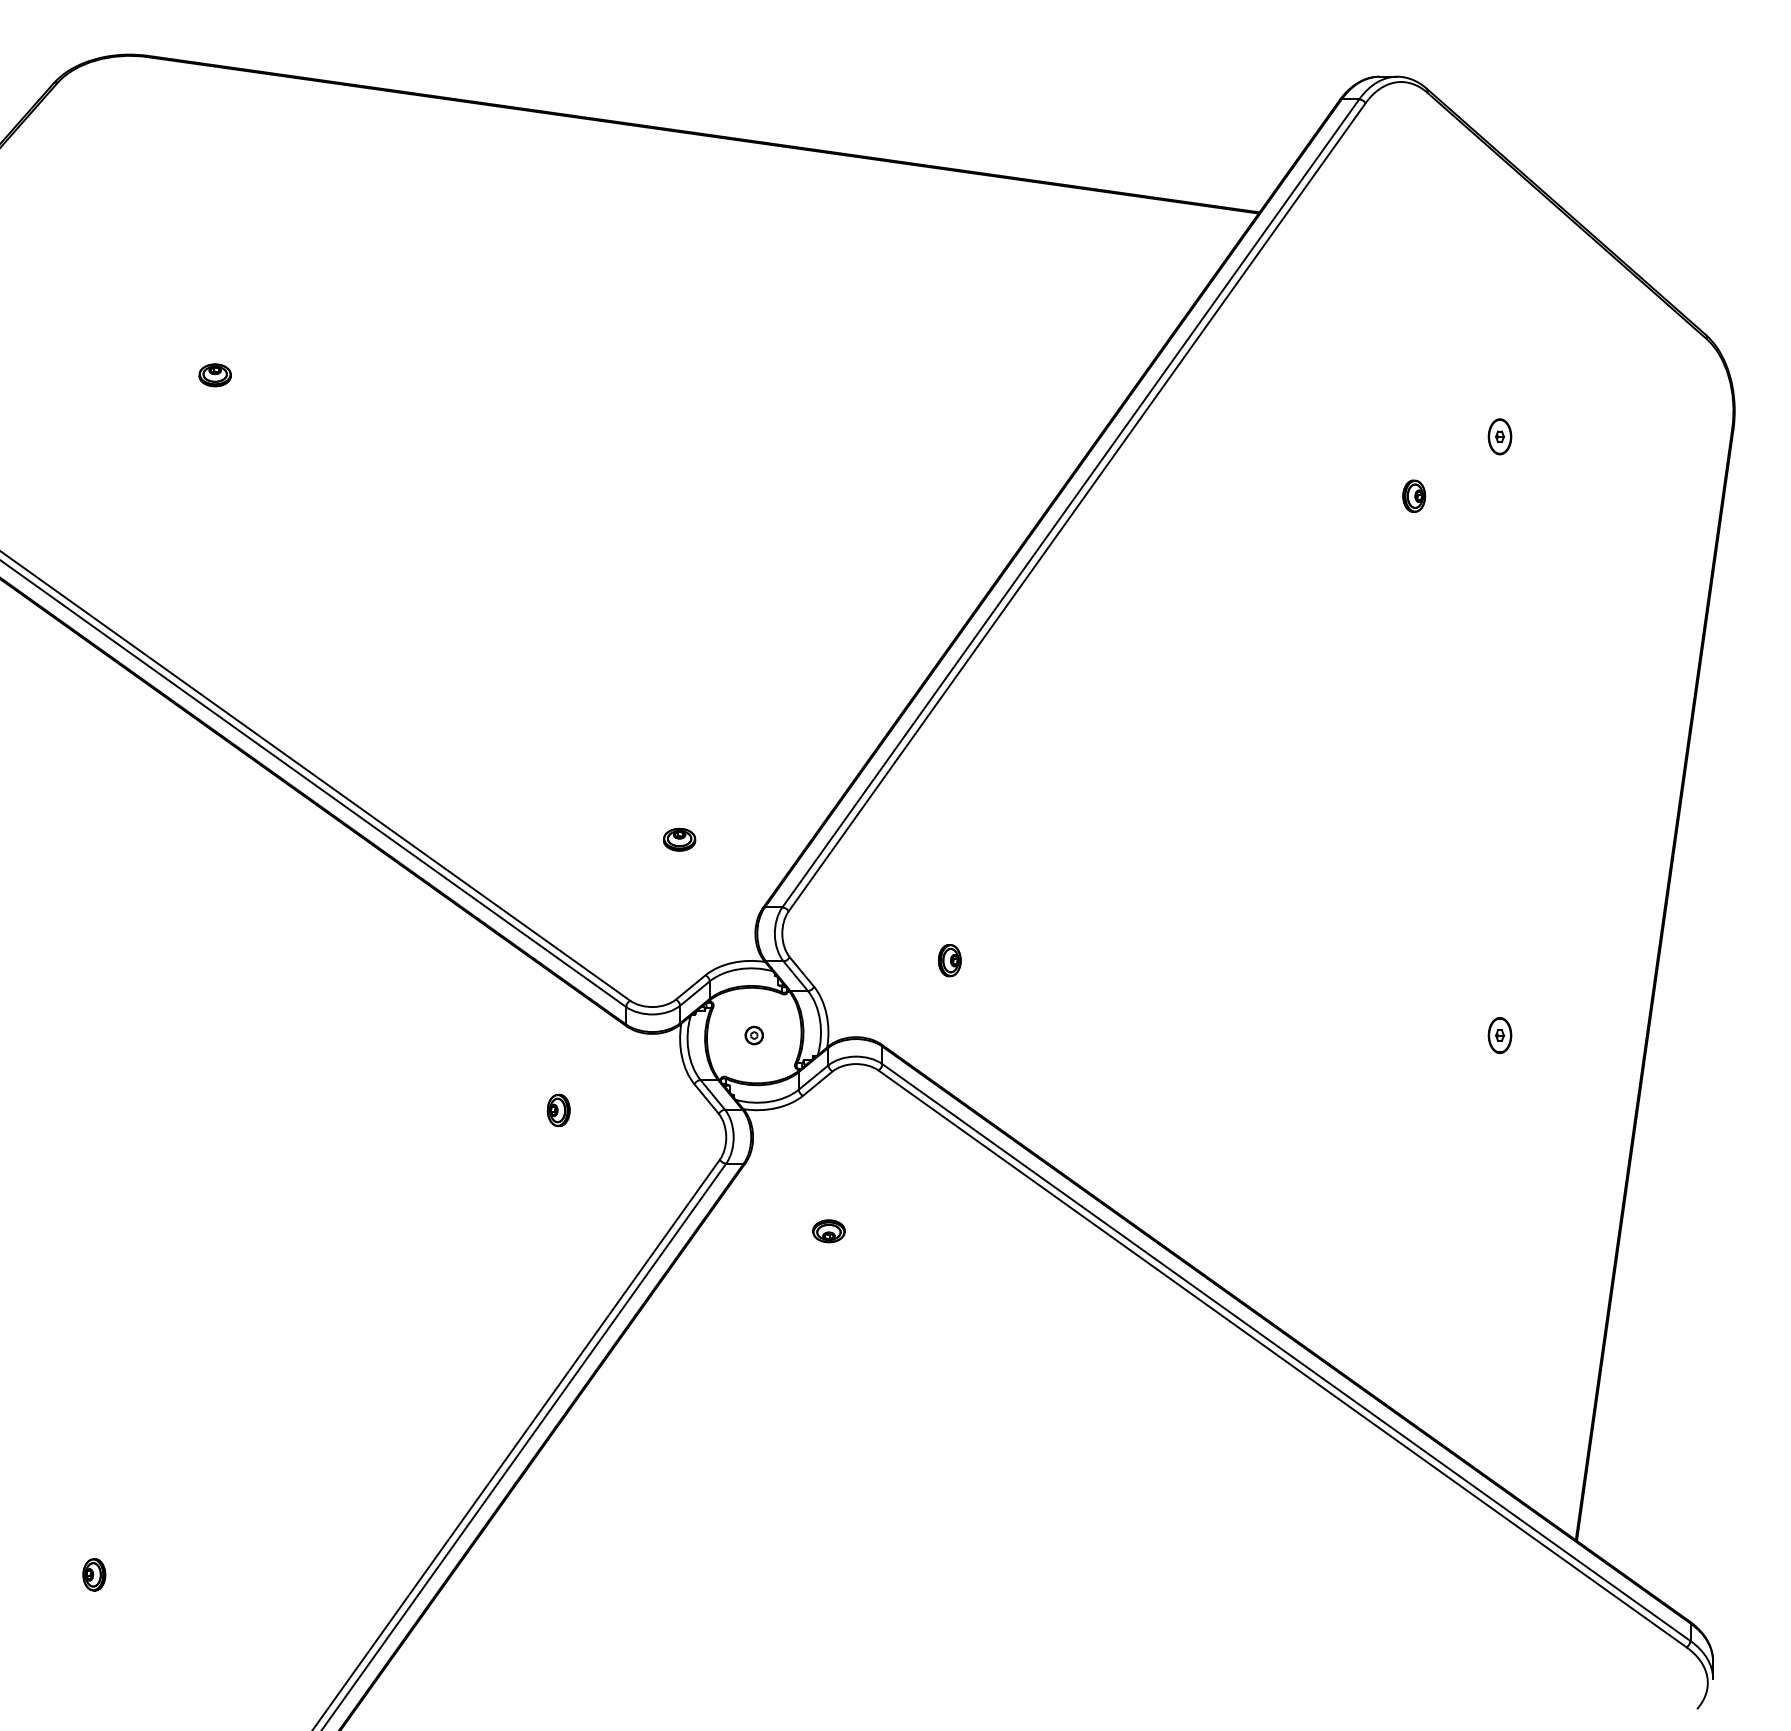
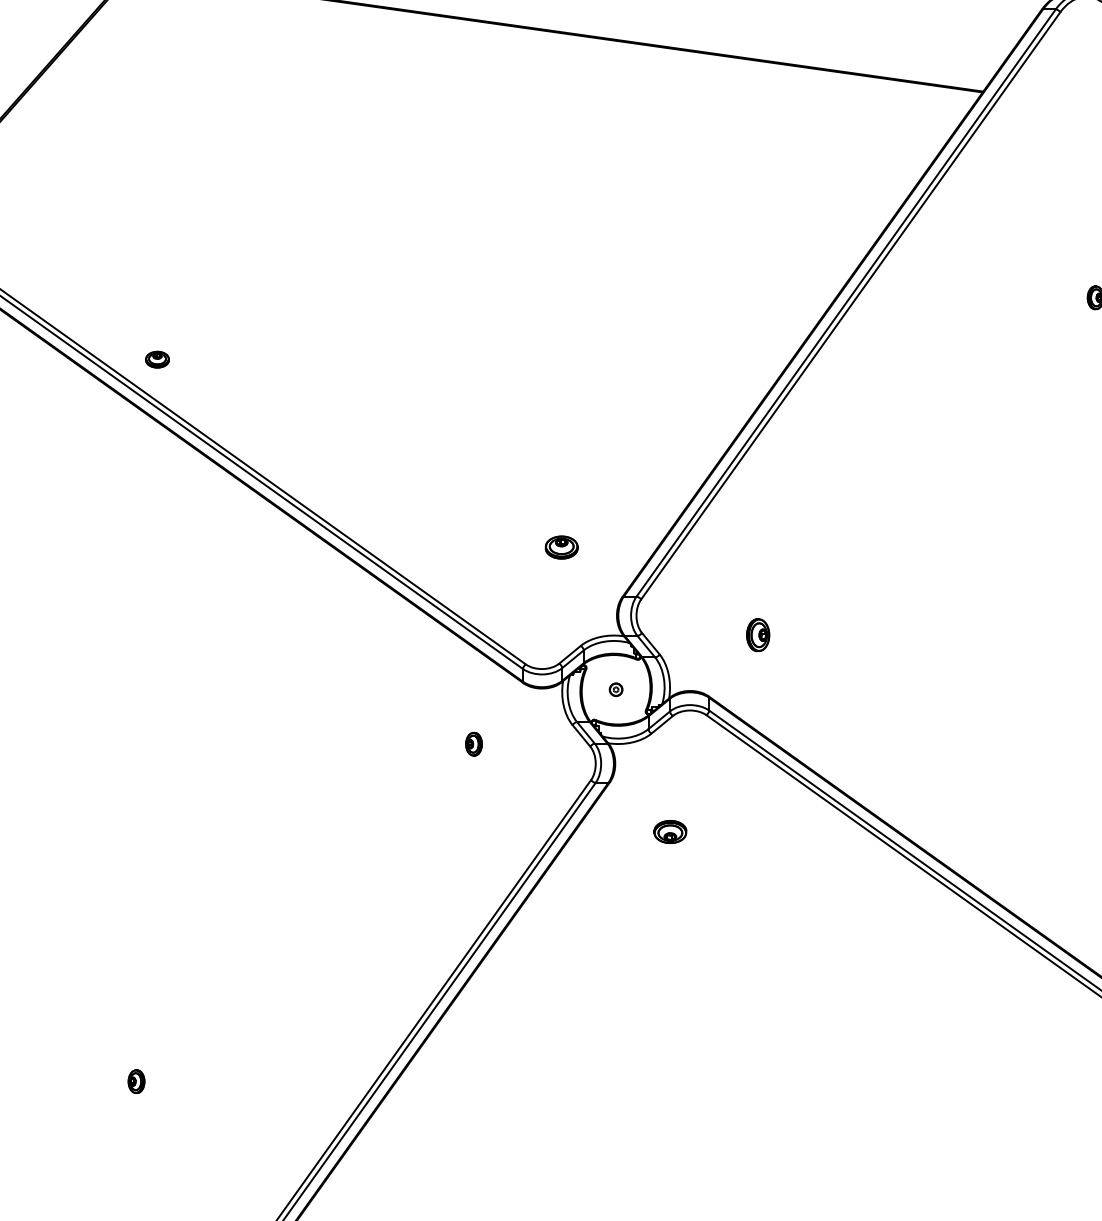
part: (214, 375) -> (157, 359), moved
part: (679, 839) -> (561, 547), size x1.4
part: (949, 960) -> (757, 635), size x1.4
part: (828, 1231) -> (670, 832), size x1.4

